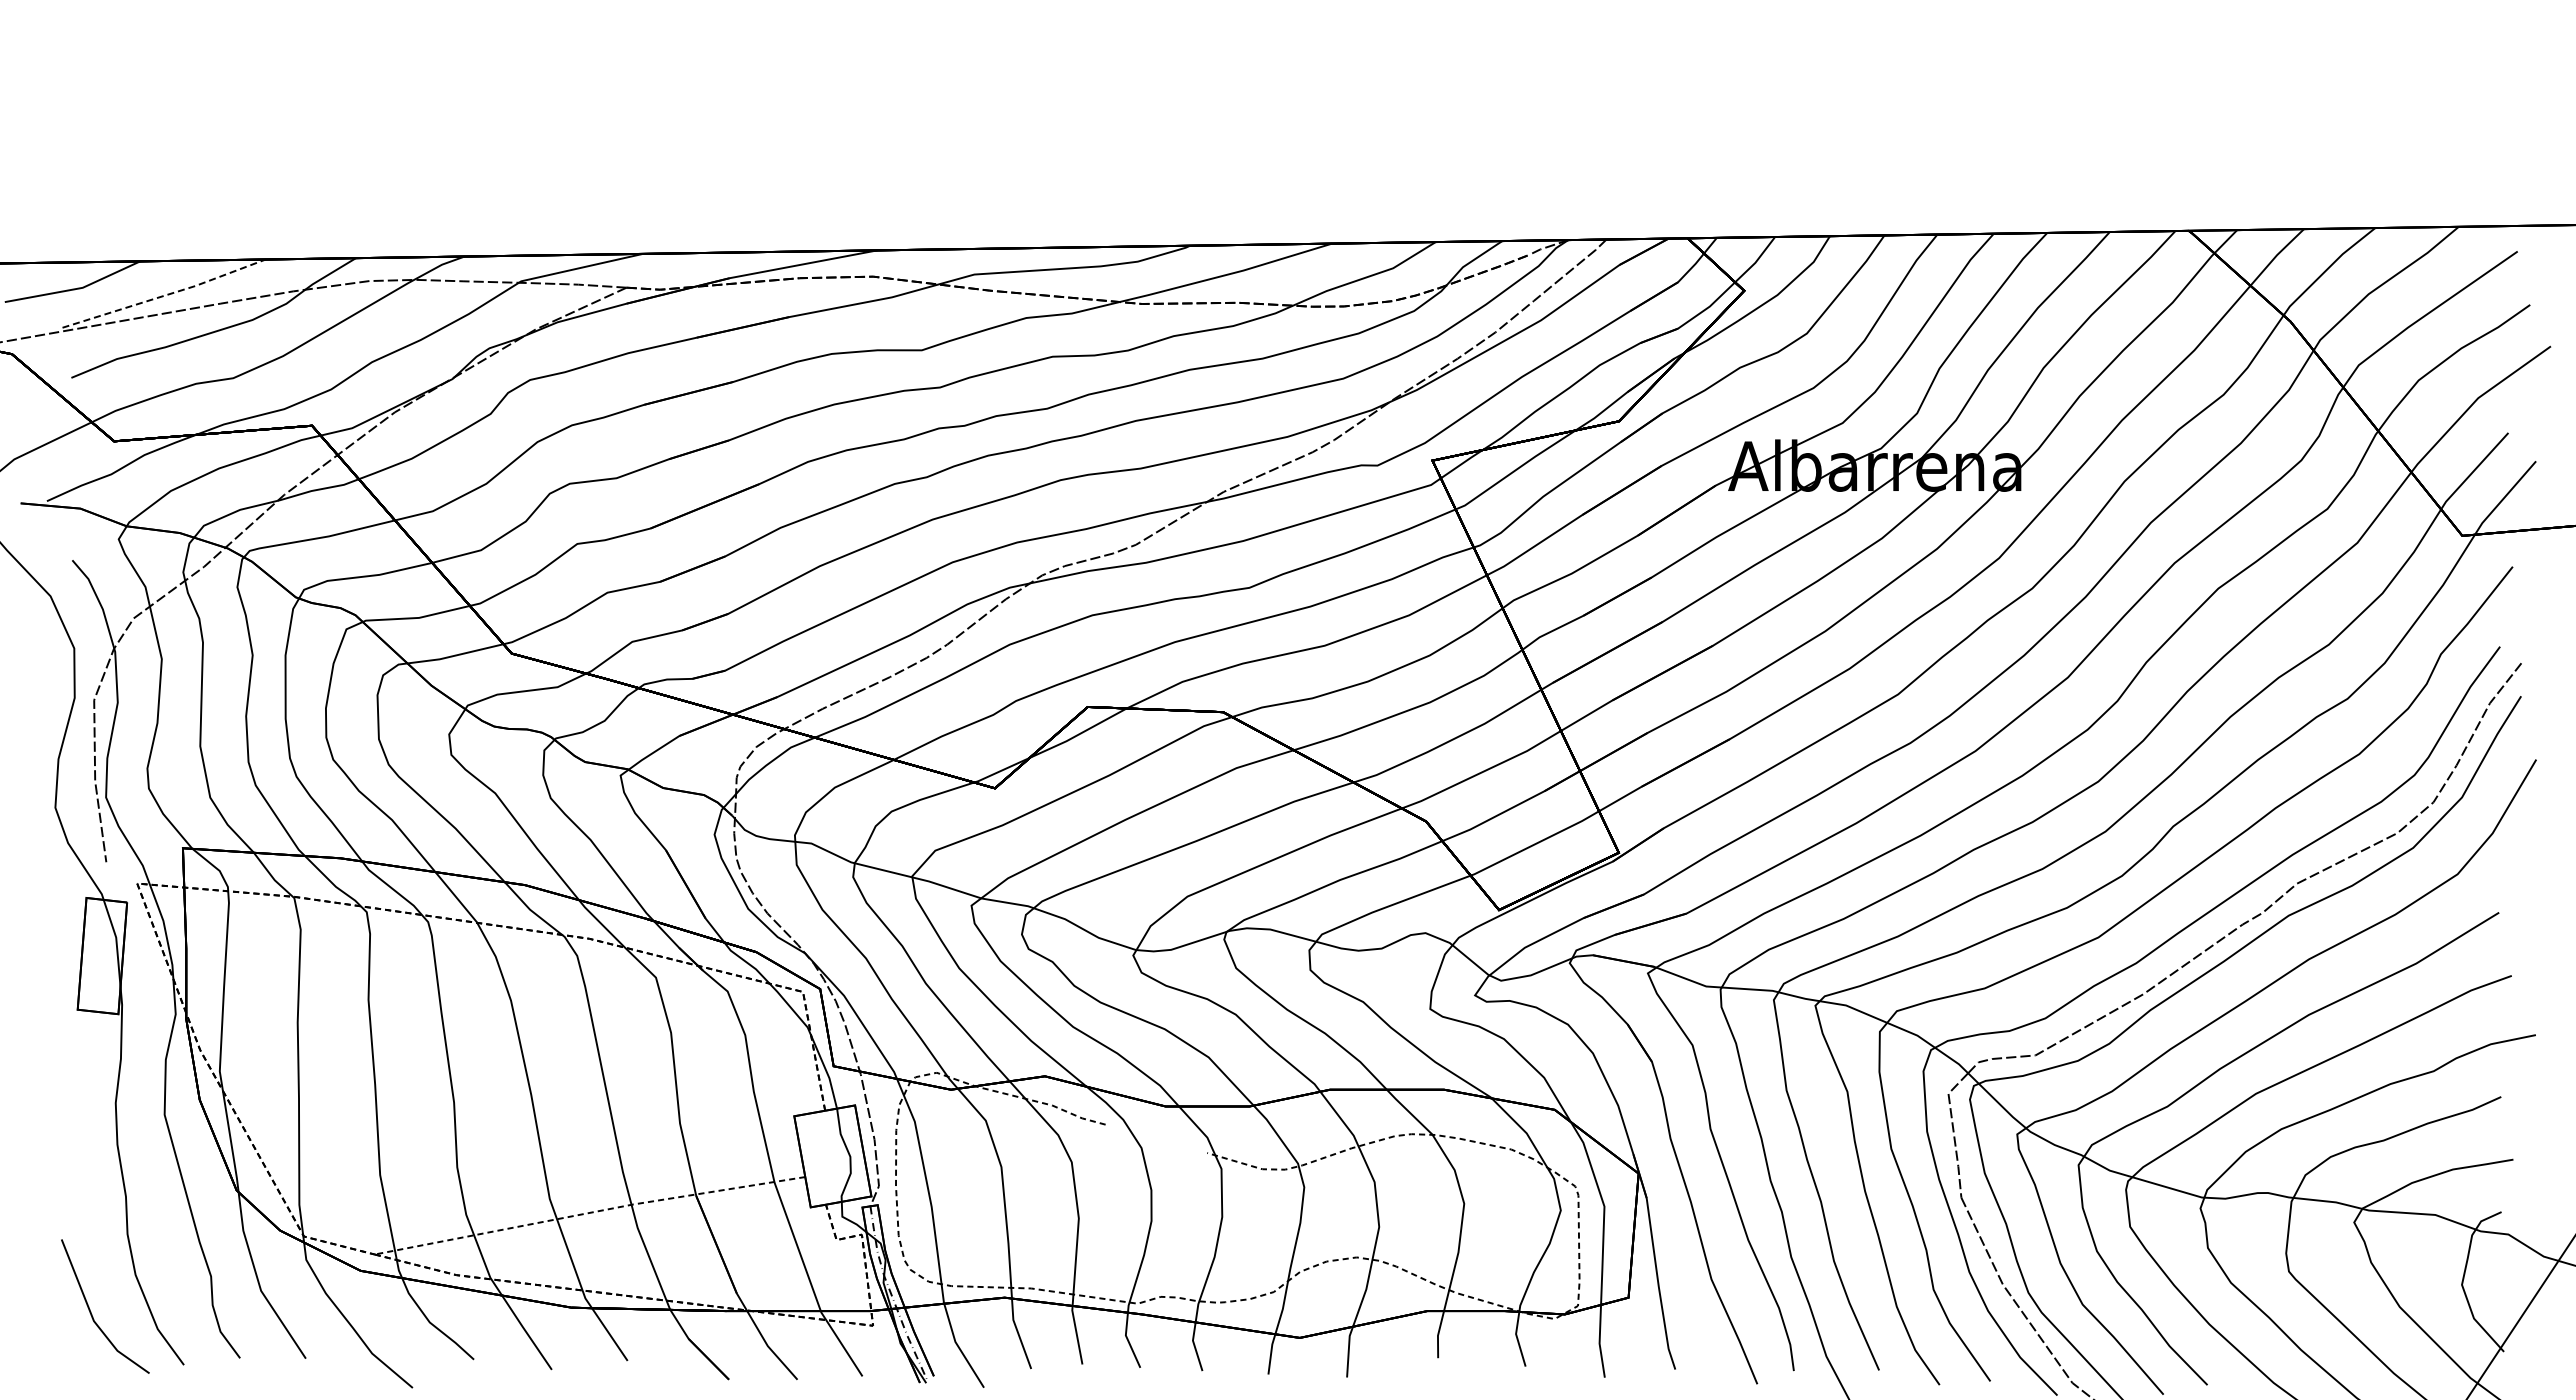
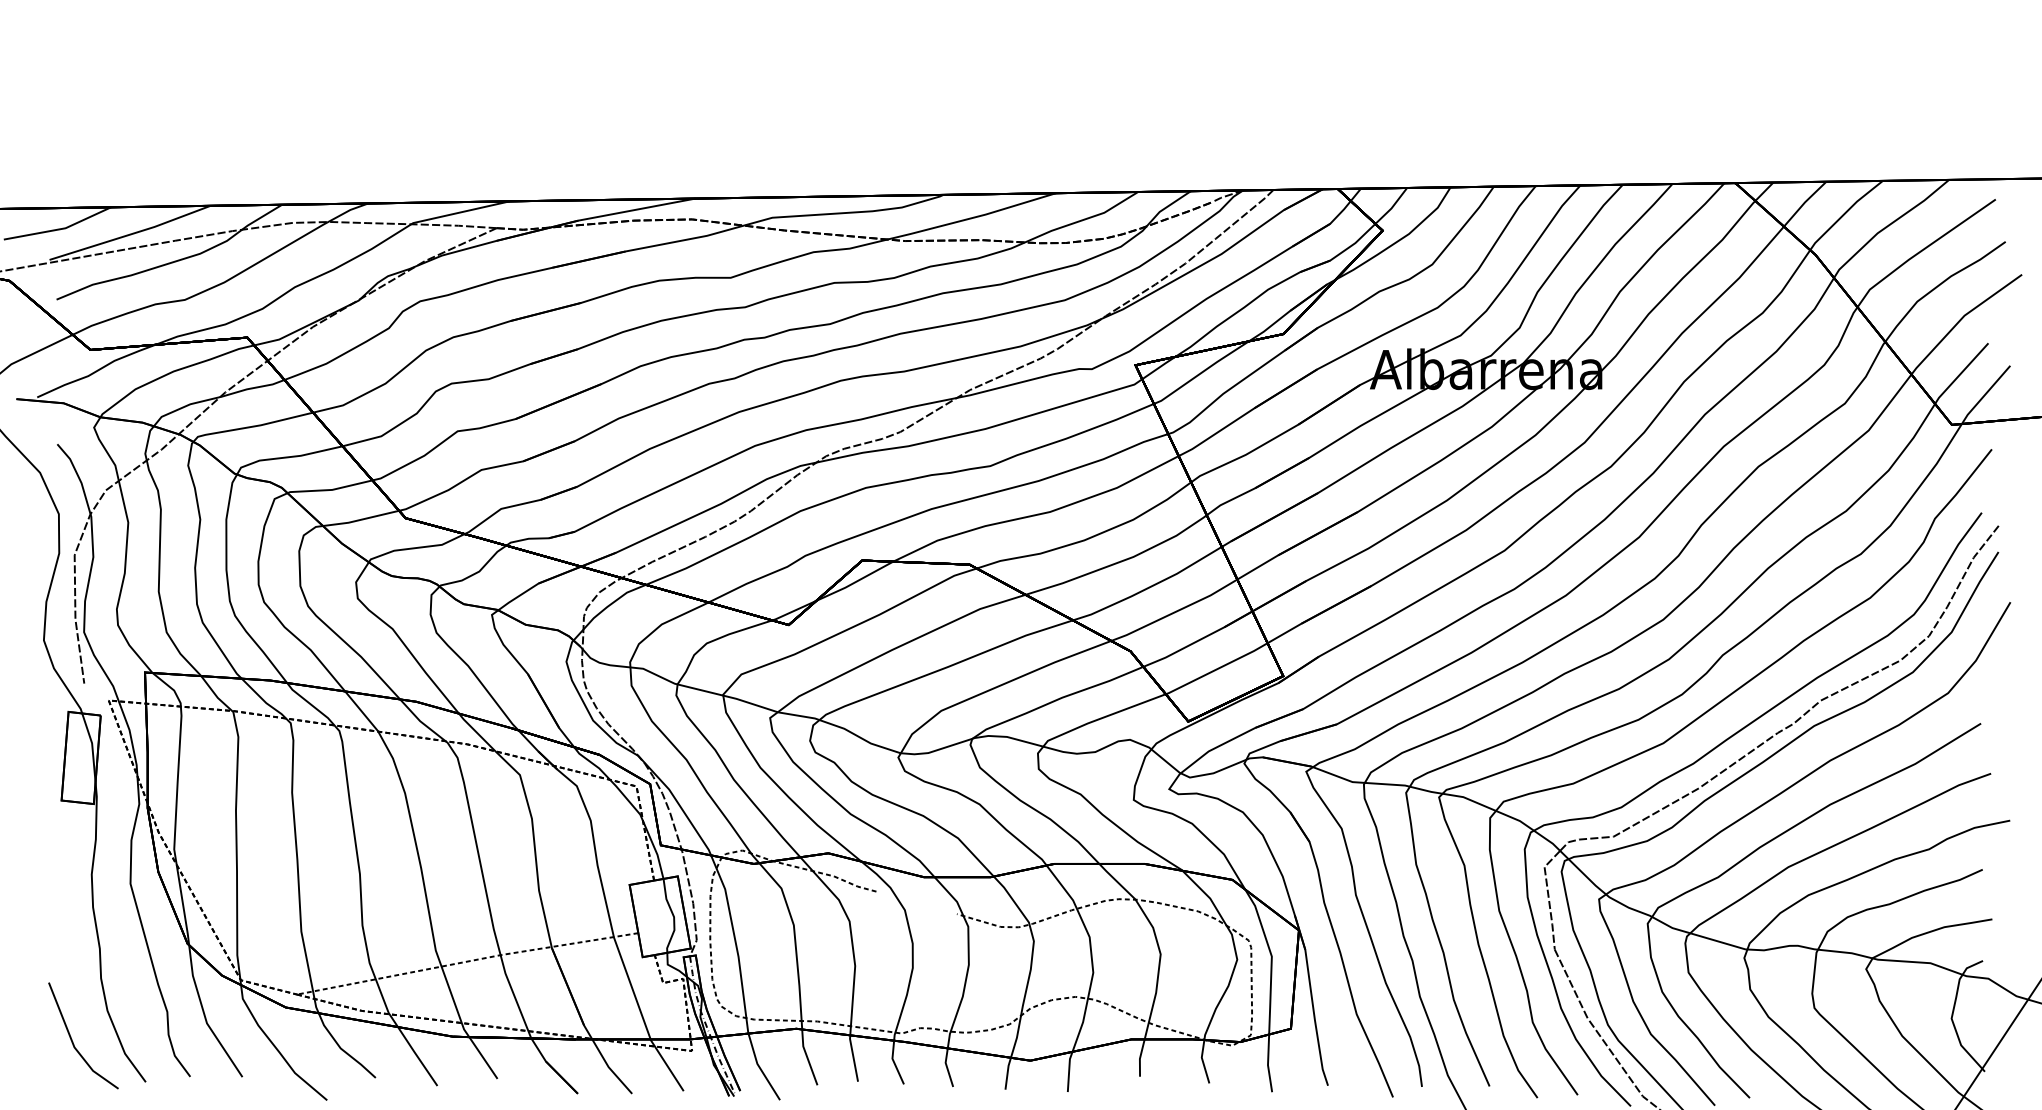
line: (165, 295) -> (131, 234), dashed -> solid

